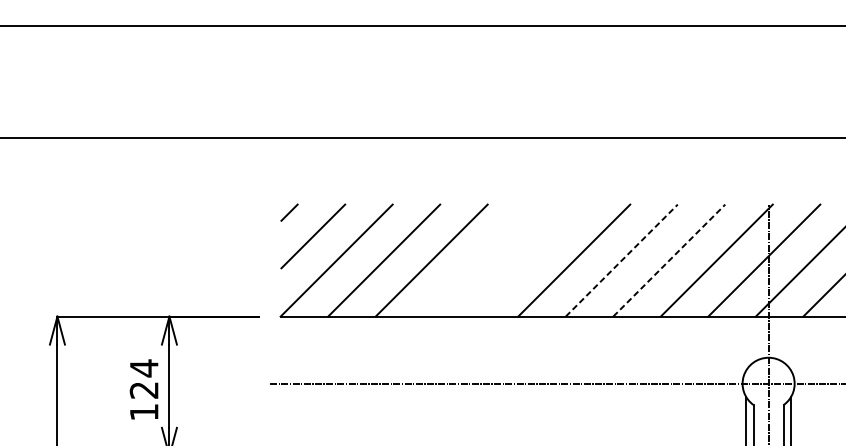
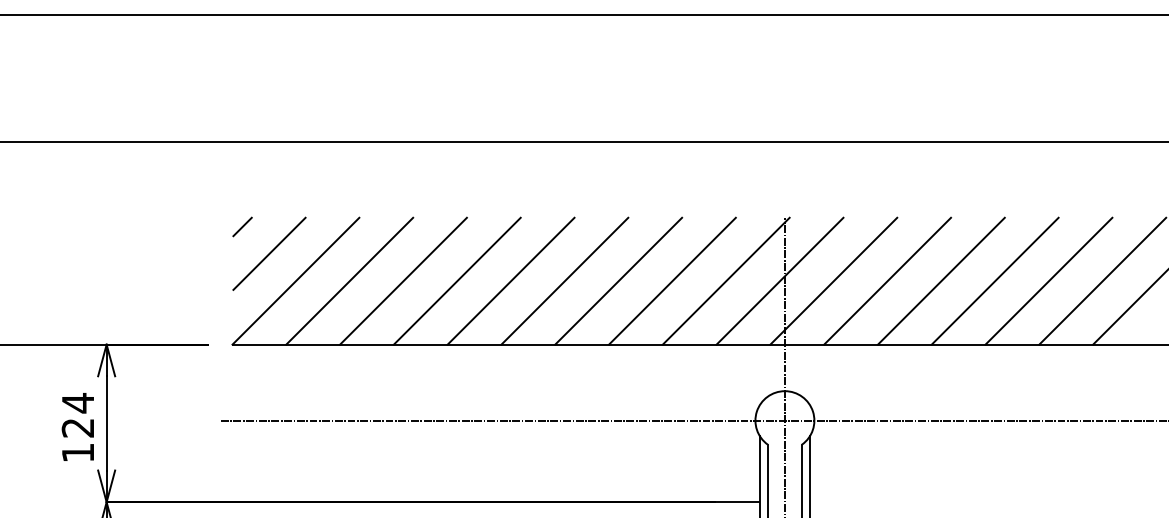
line: (478, 259) -> (456, 280), added
line: (526, 259) -> (510, 280), added
line: (621, 260) -> (618, 281), dashed -> solid
line: (669, 260) -> (672, 281), dashed -> solid

